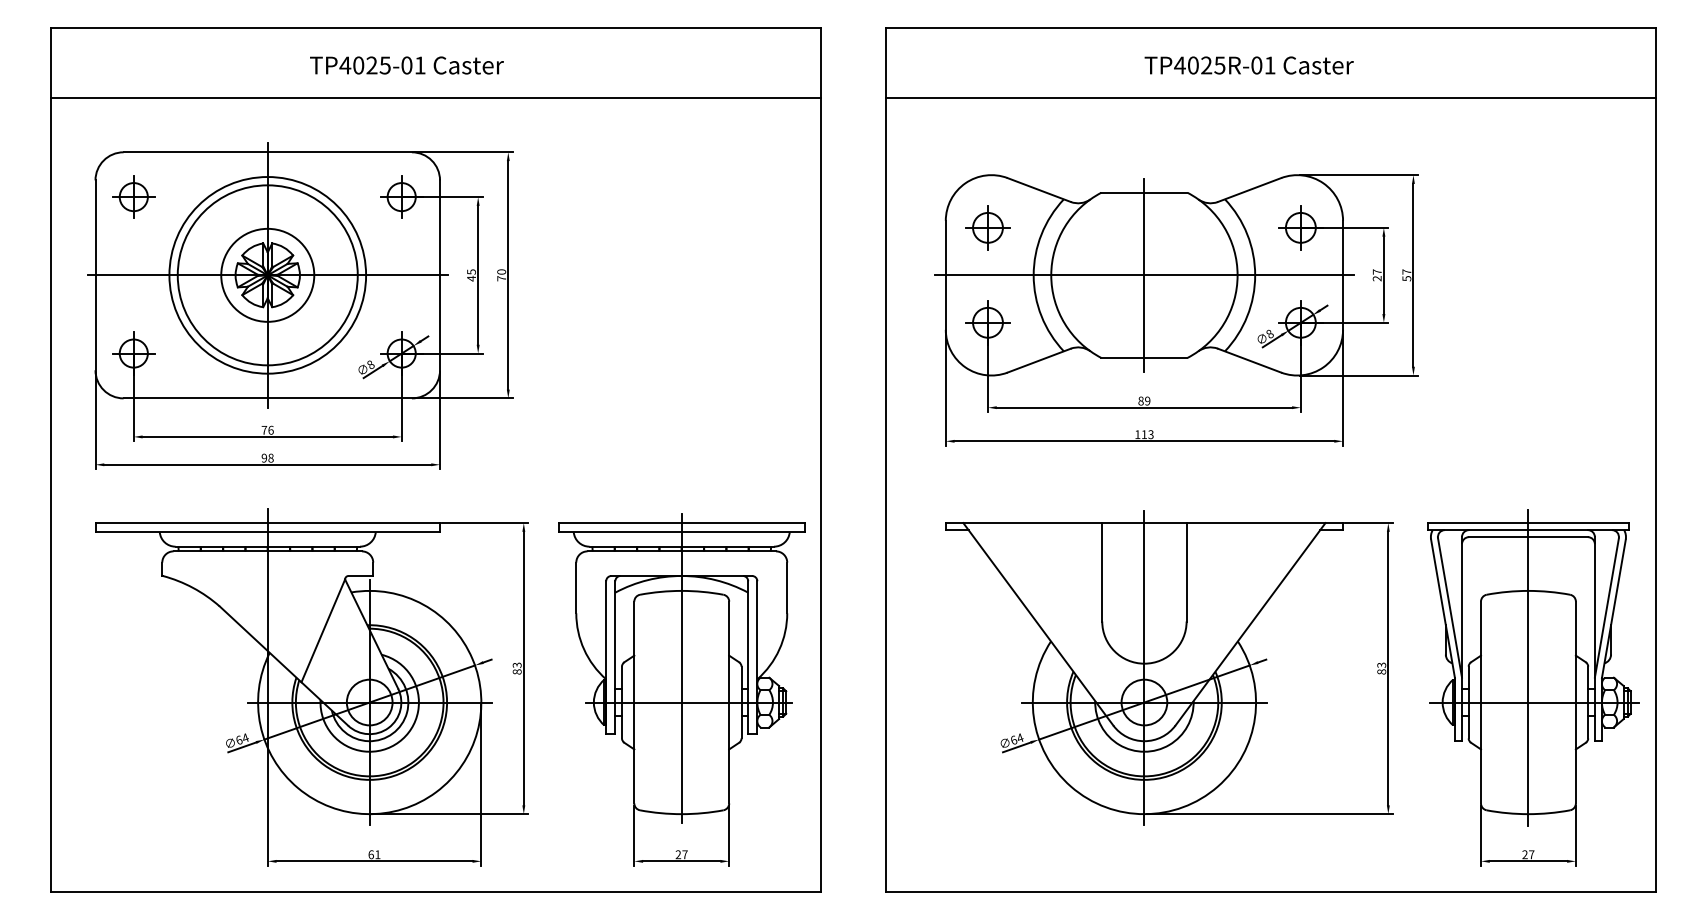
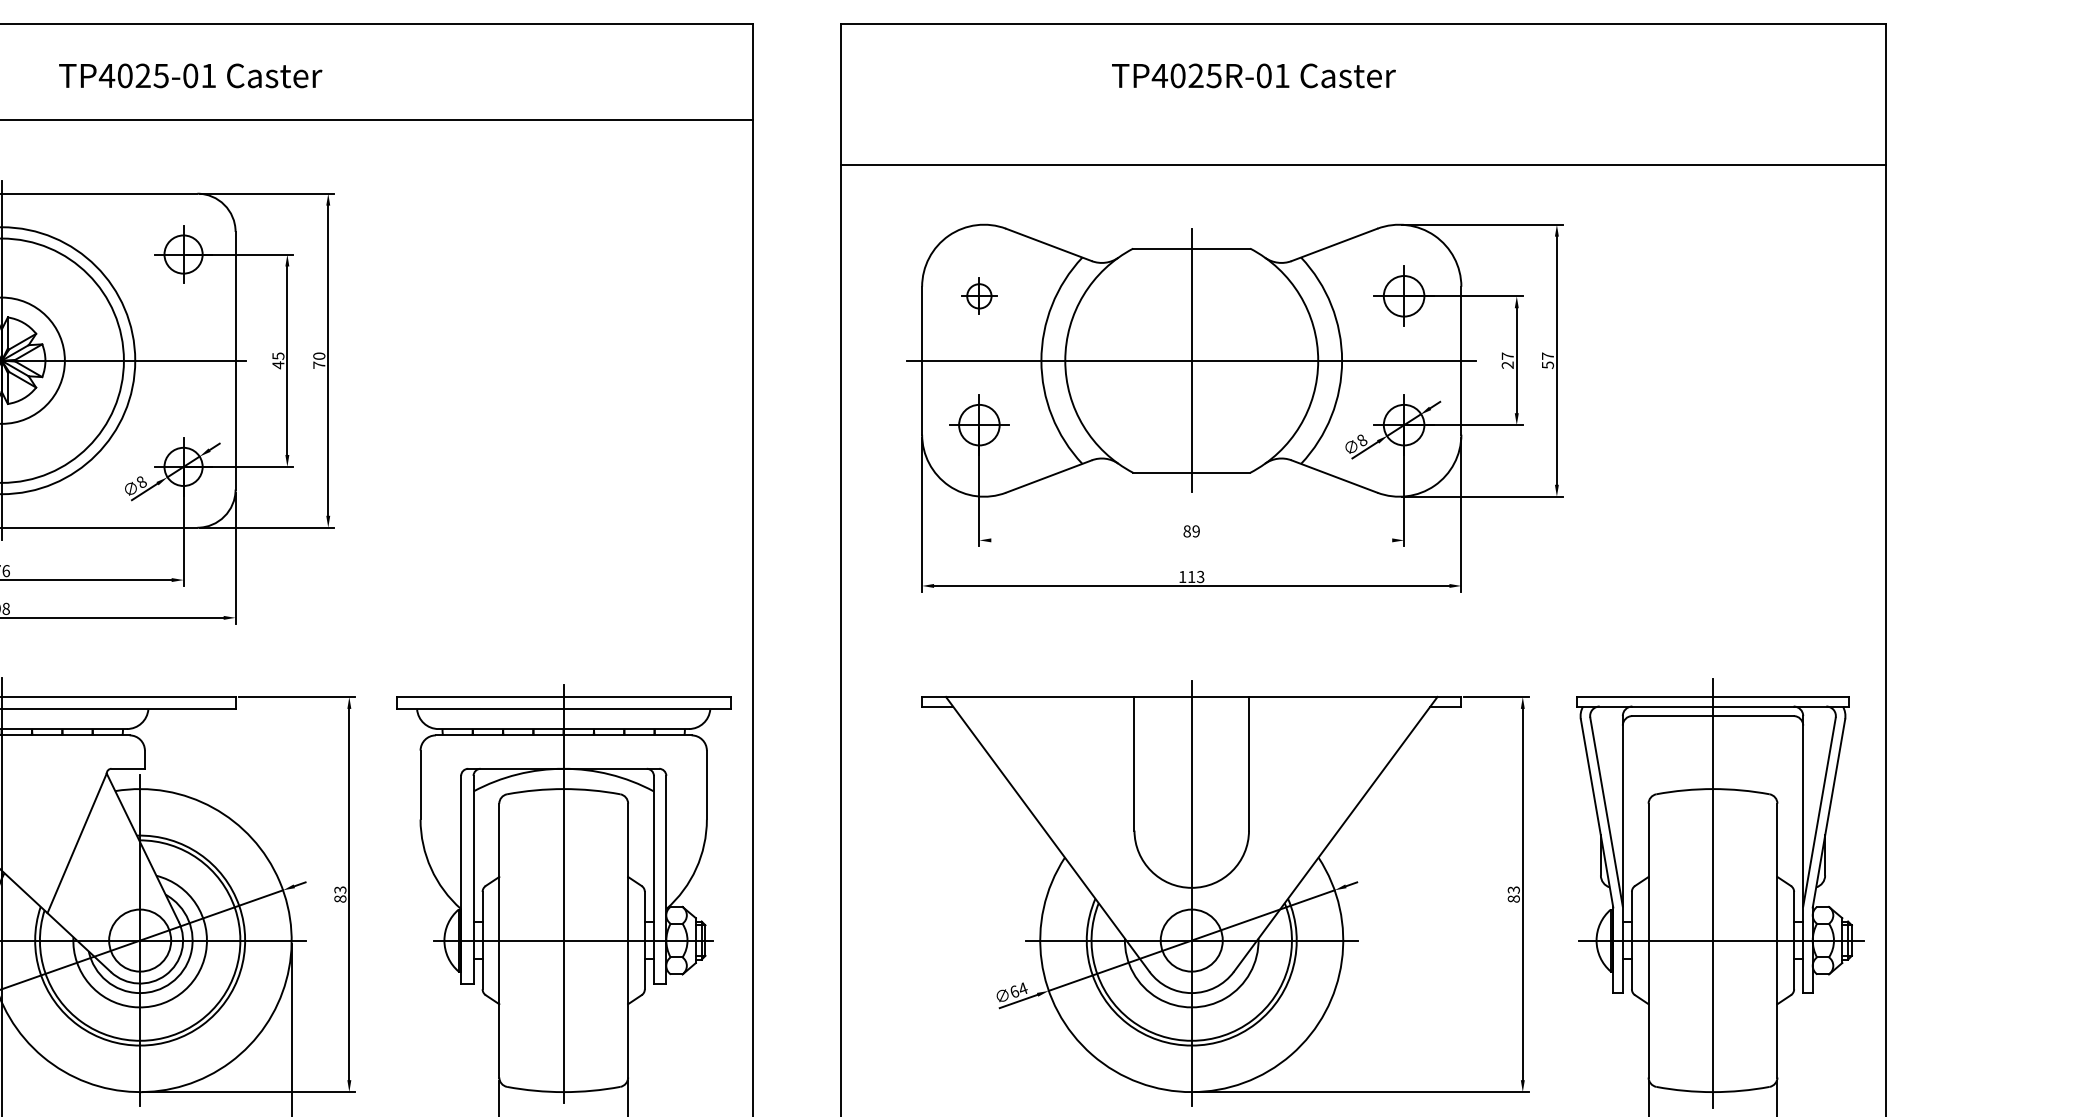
text: (1248, 65) -> (1252, 75), moved
line: (1270, 97) -> (1362, 164), moved
part: (987, 227) -> (978, 295), size x0.6
line: (1144, 407) -> (1191, 540), removed

